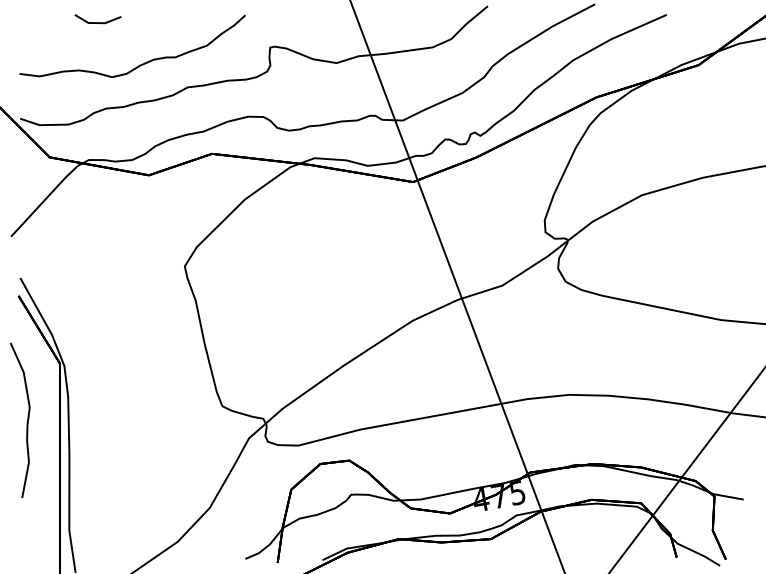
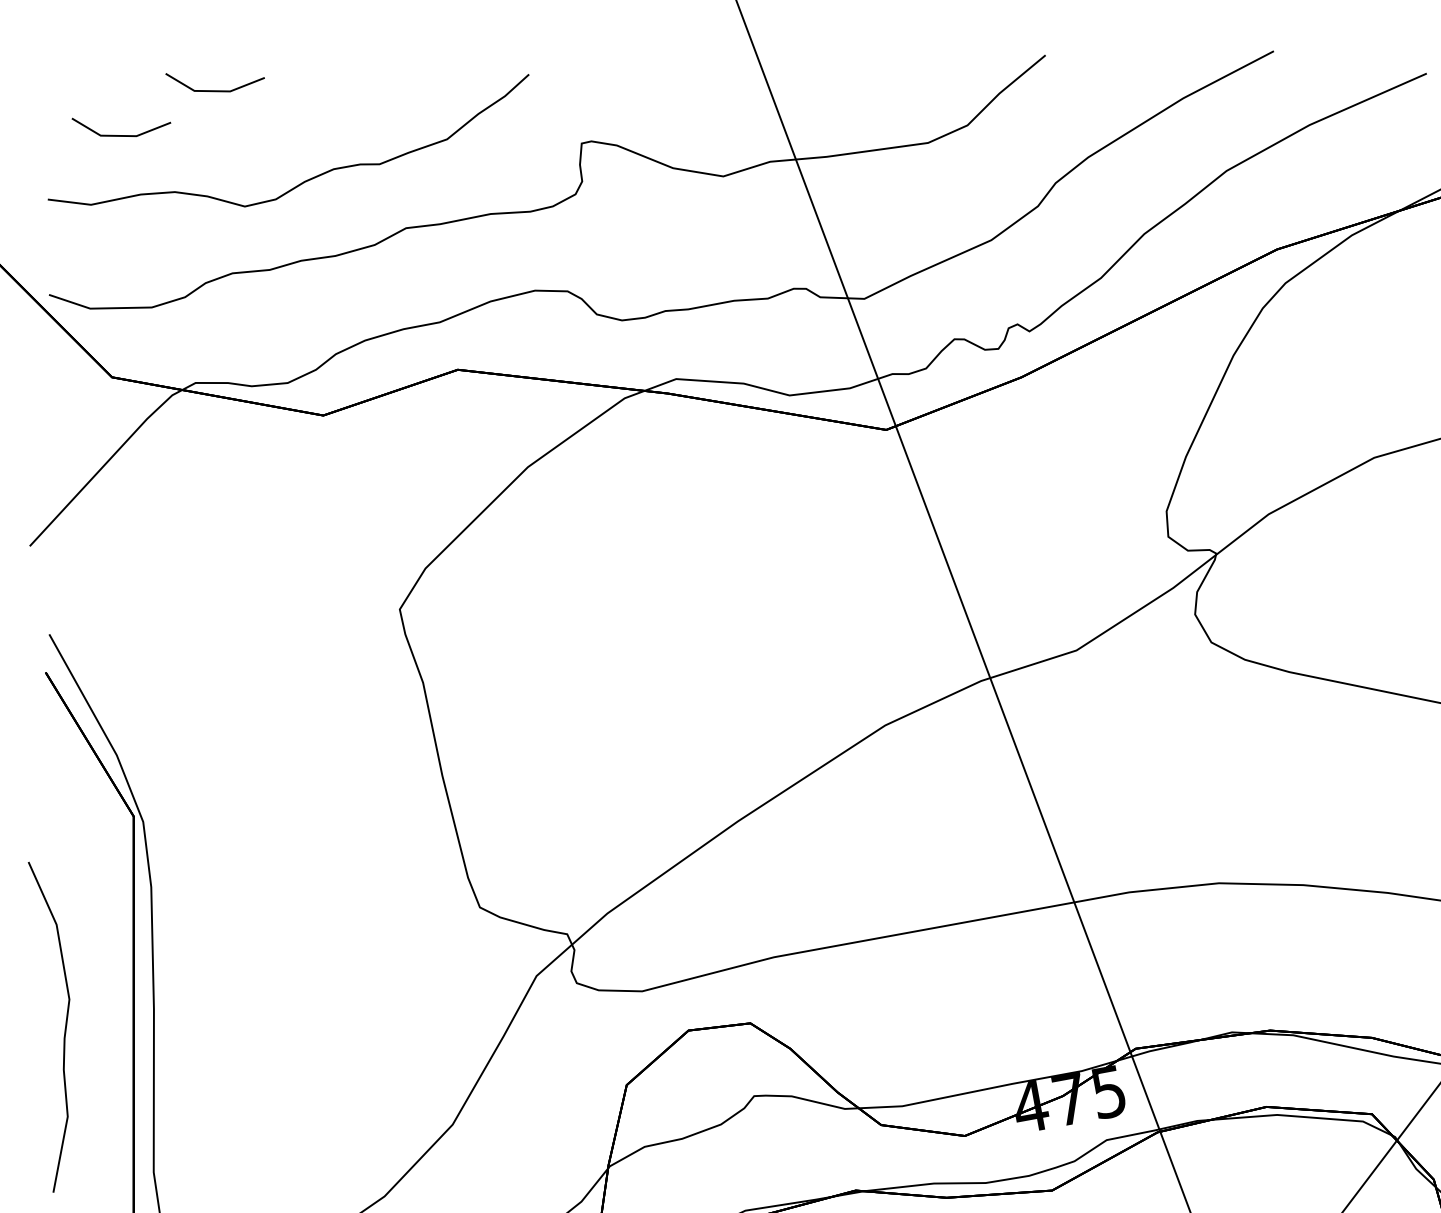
line: (53, 43) -> (120, 134), added
curve: (26, 423) -> (62, 1033), moved

